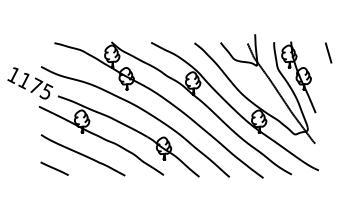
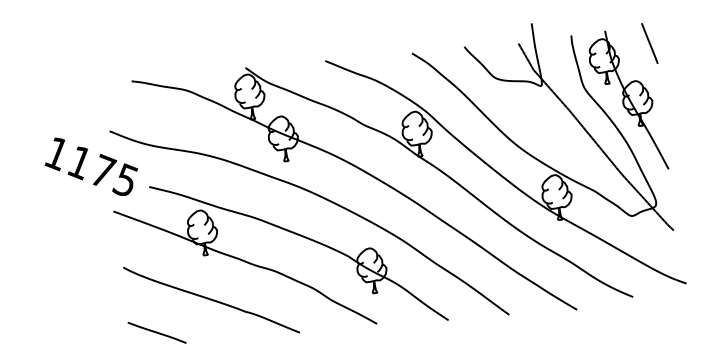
line: (328, 52) -> (649, 42), moved

